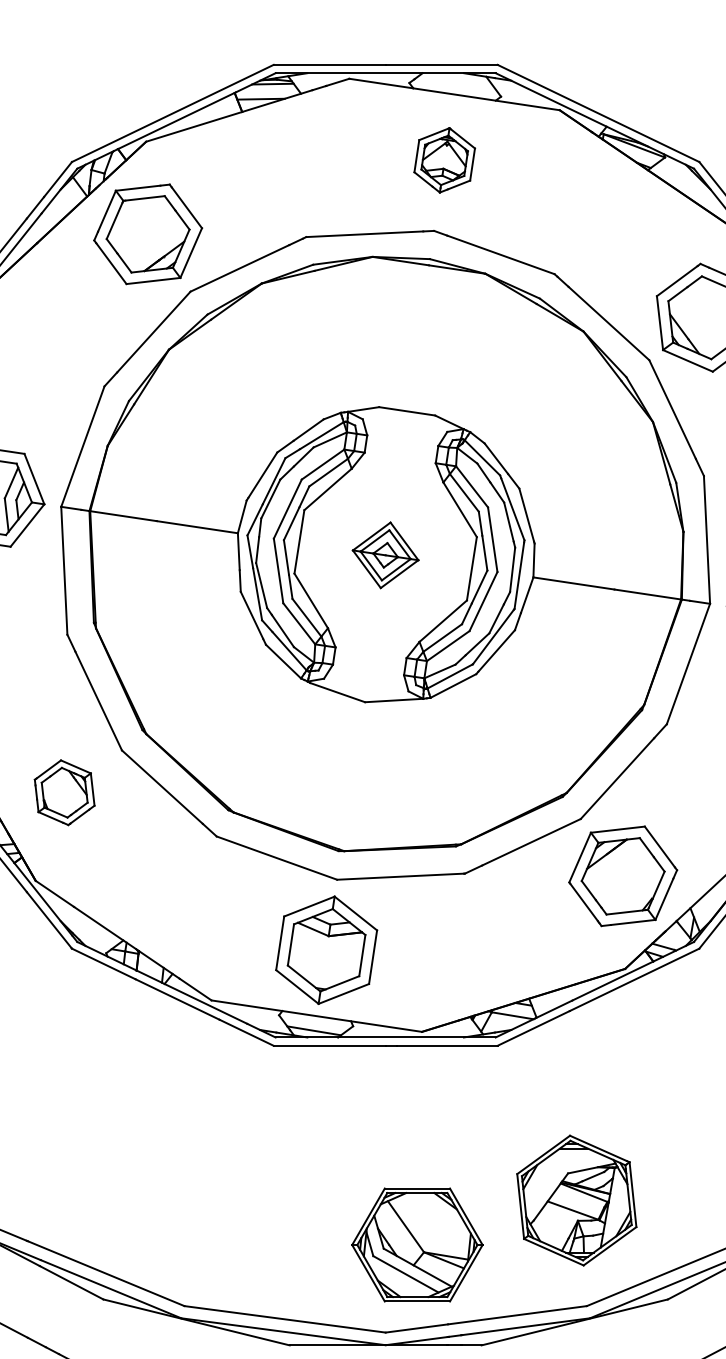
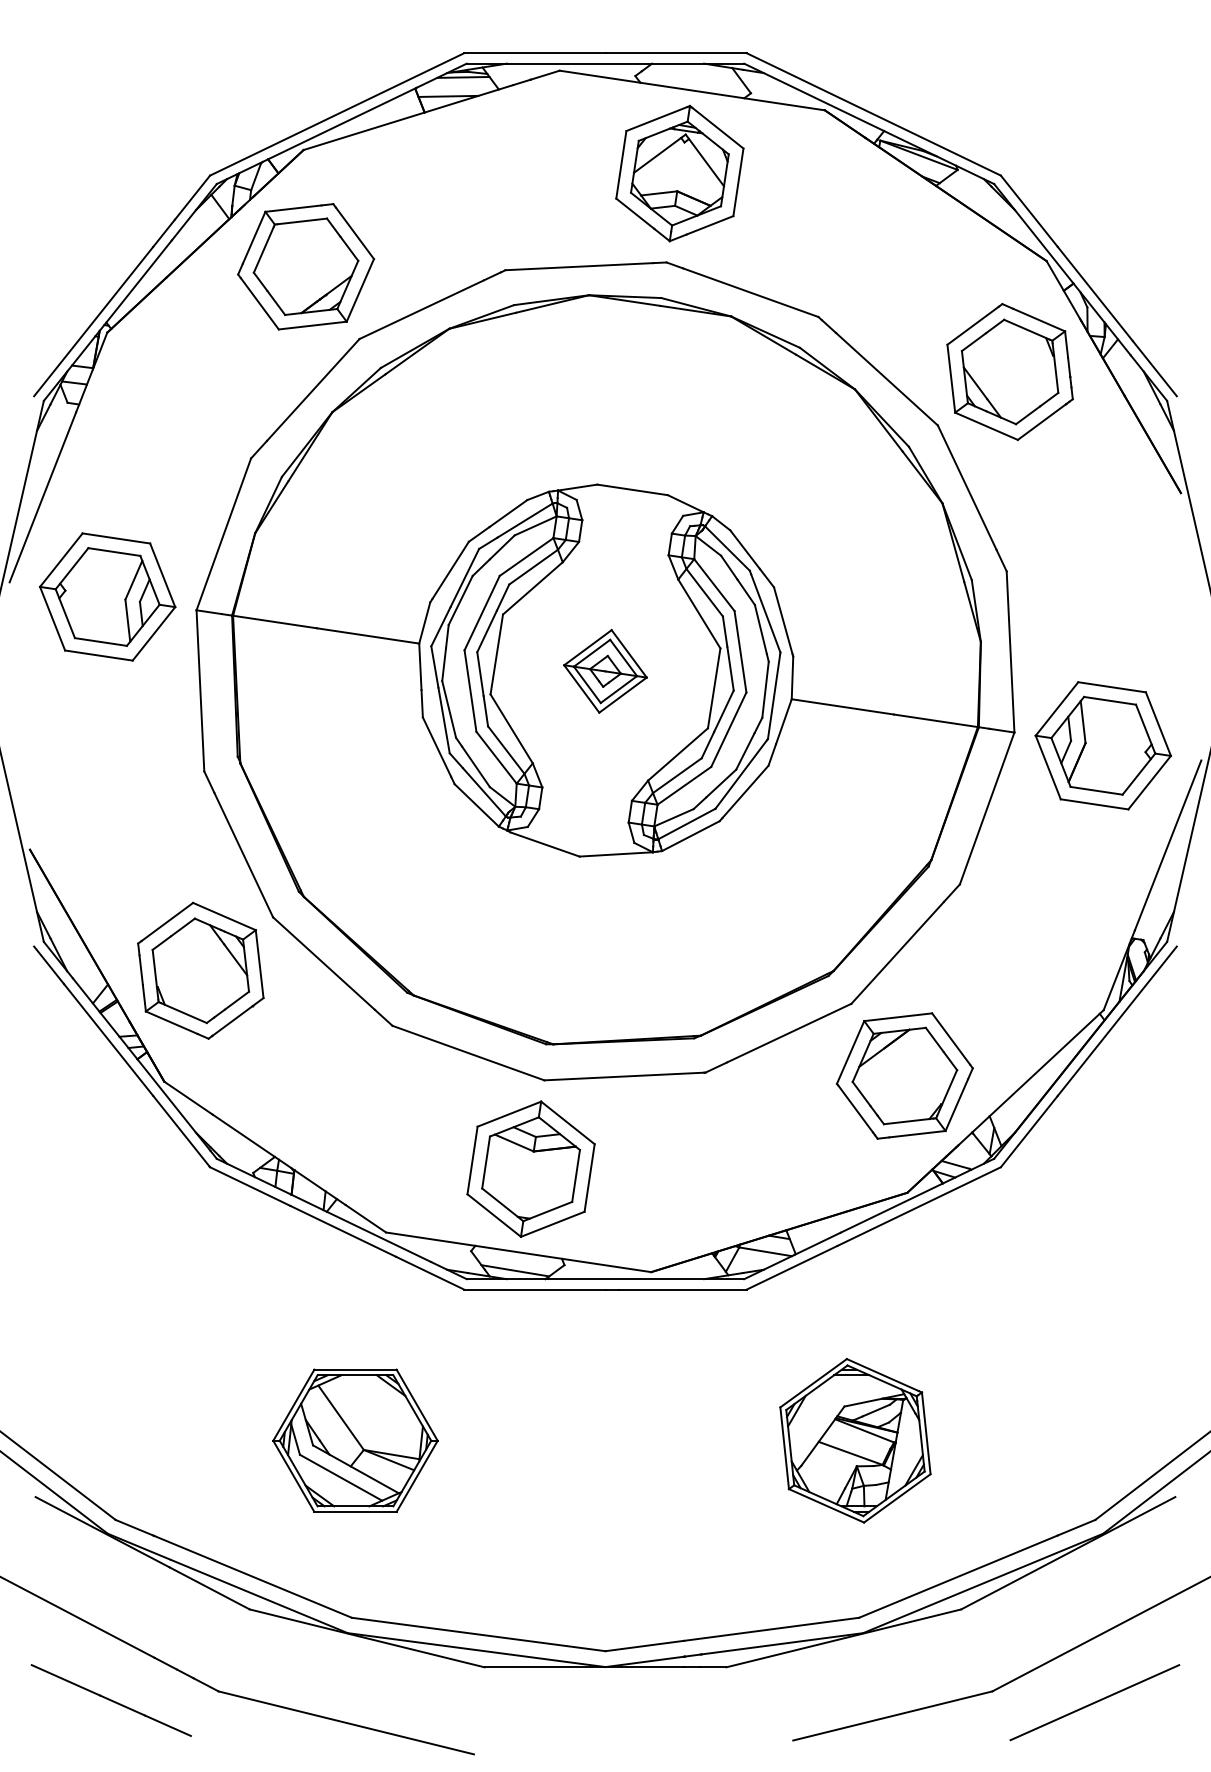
part: (444, 160) -> (679, 173), size x1.67
part: (64, 792) -> (200, 970), size x1.67
part: (576, 1200) -> (855, 1440), moved
part: (417, 1244) -> (355, 1440), moved

